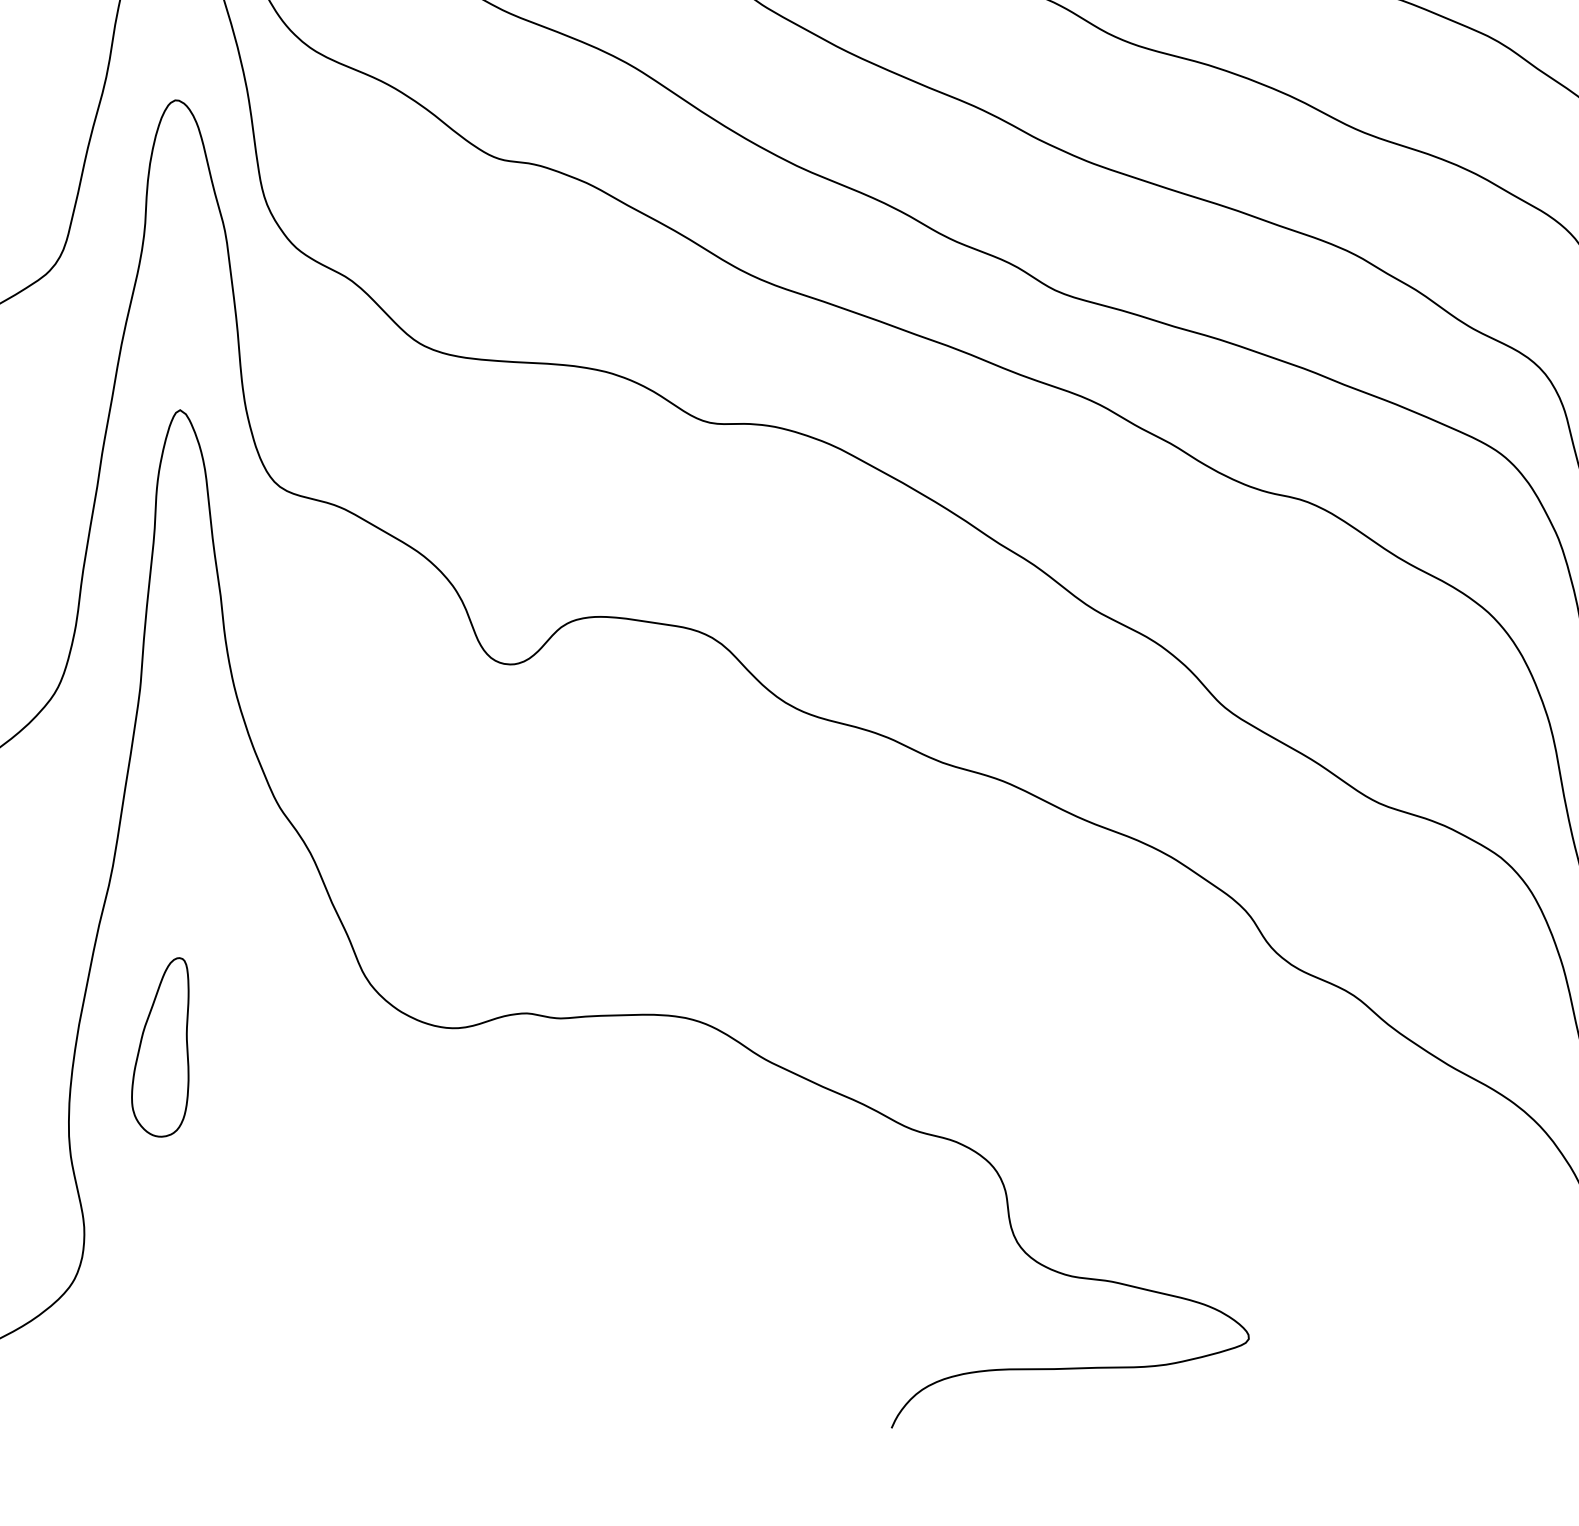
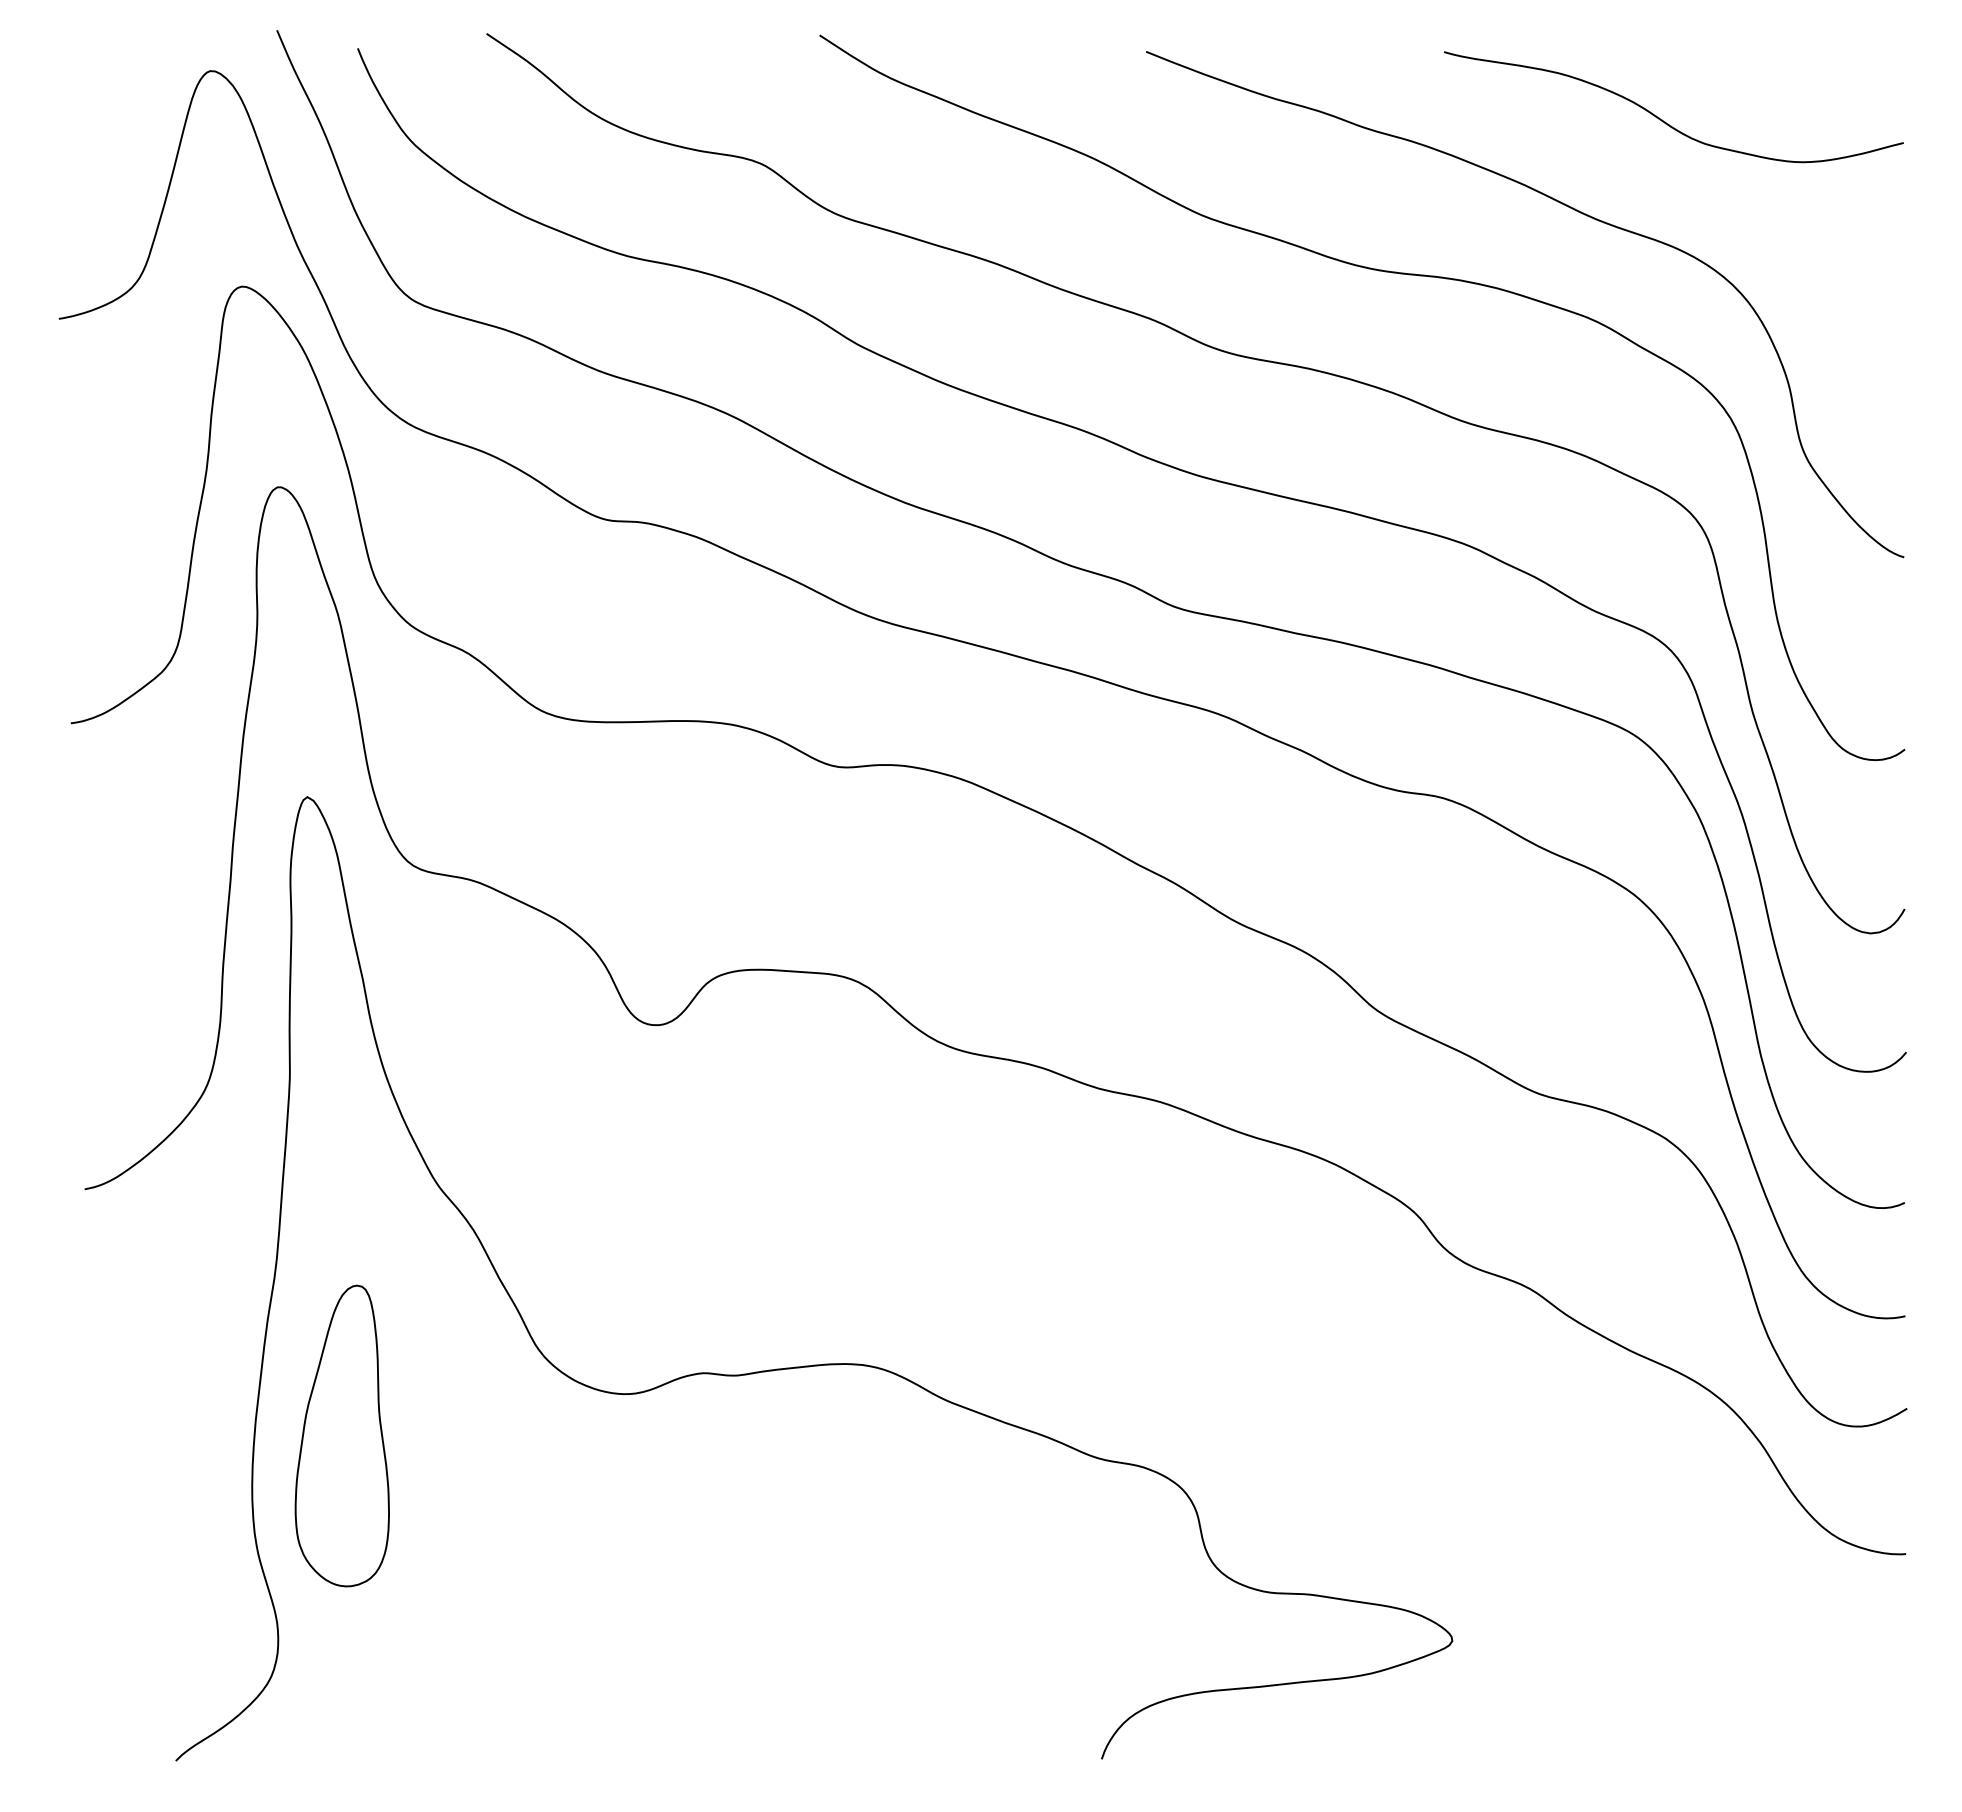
part: (163, 1046) -> (341, 1435), size x1.67

